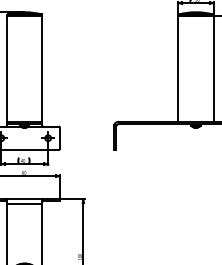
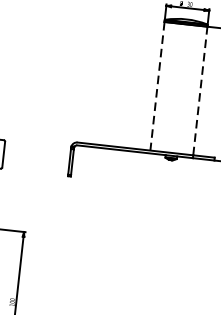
line: (178, 69) -> (157, 86), solid -> dashed
line: (213, 69) -> (200, 91), solid -> dashed

